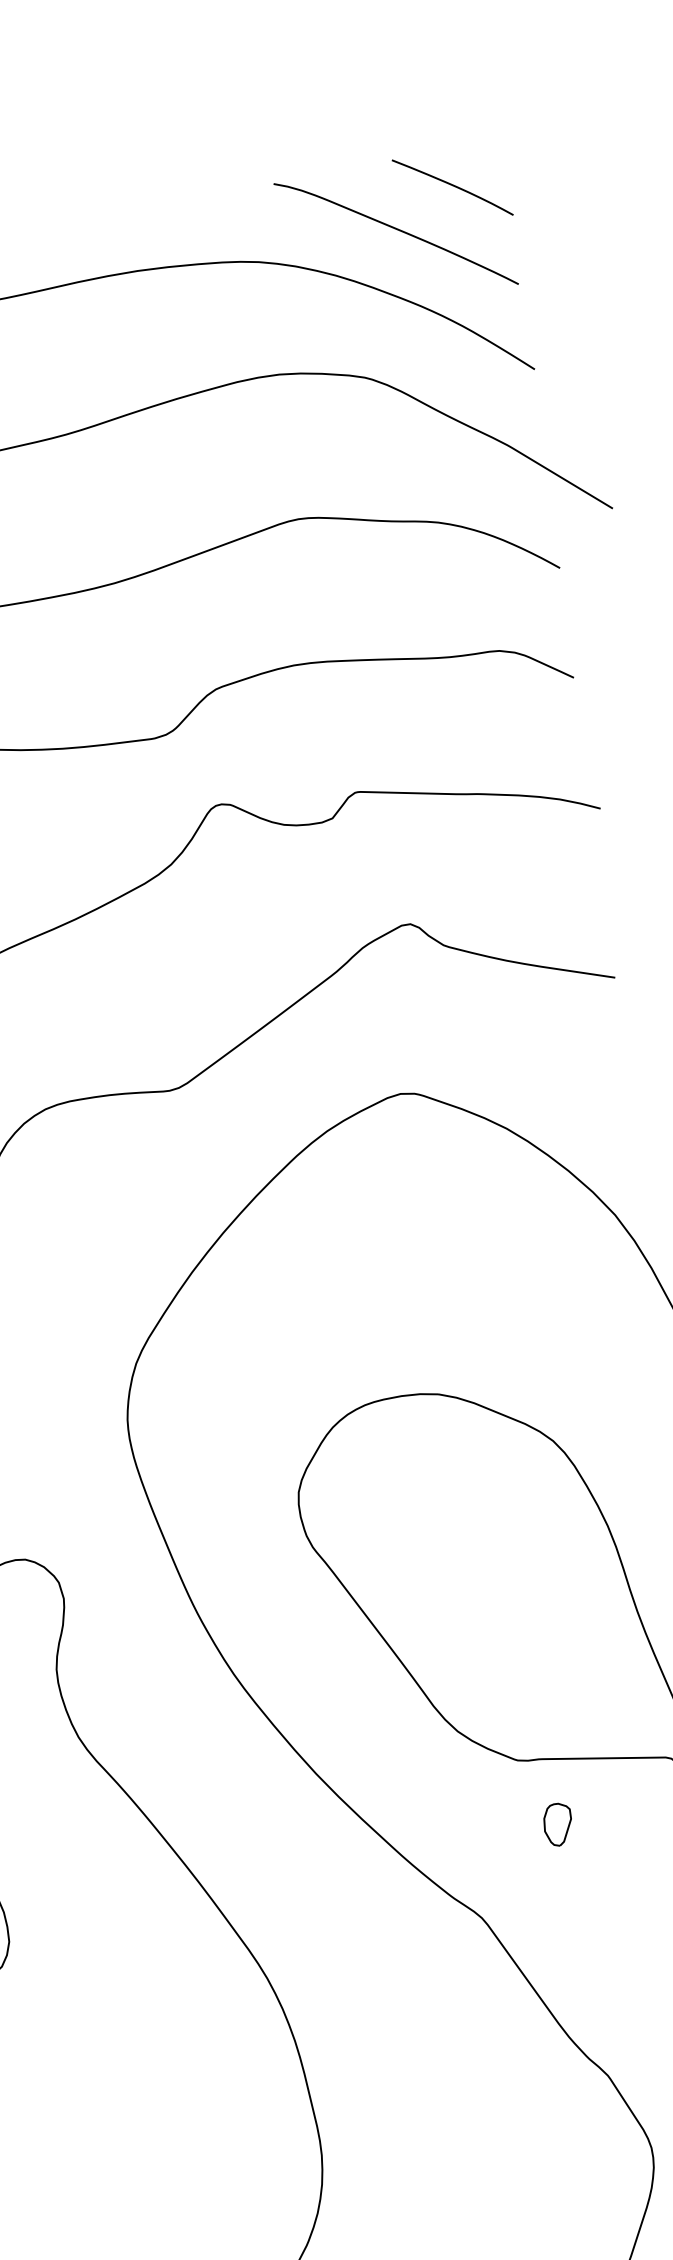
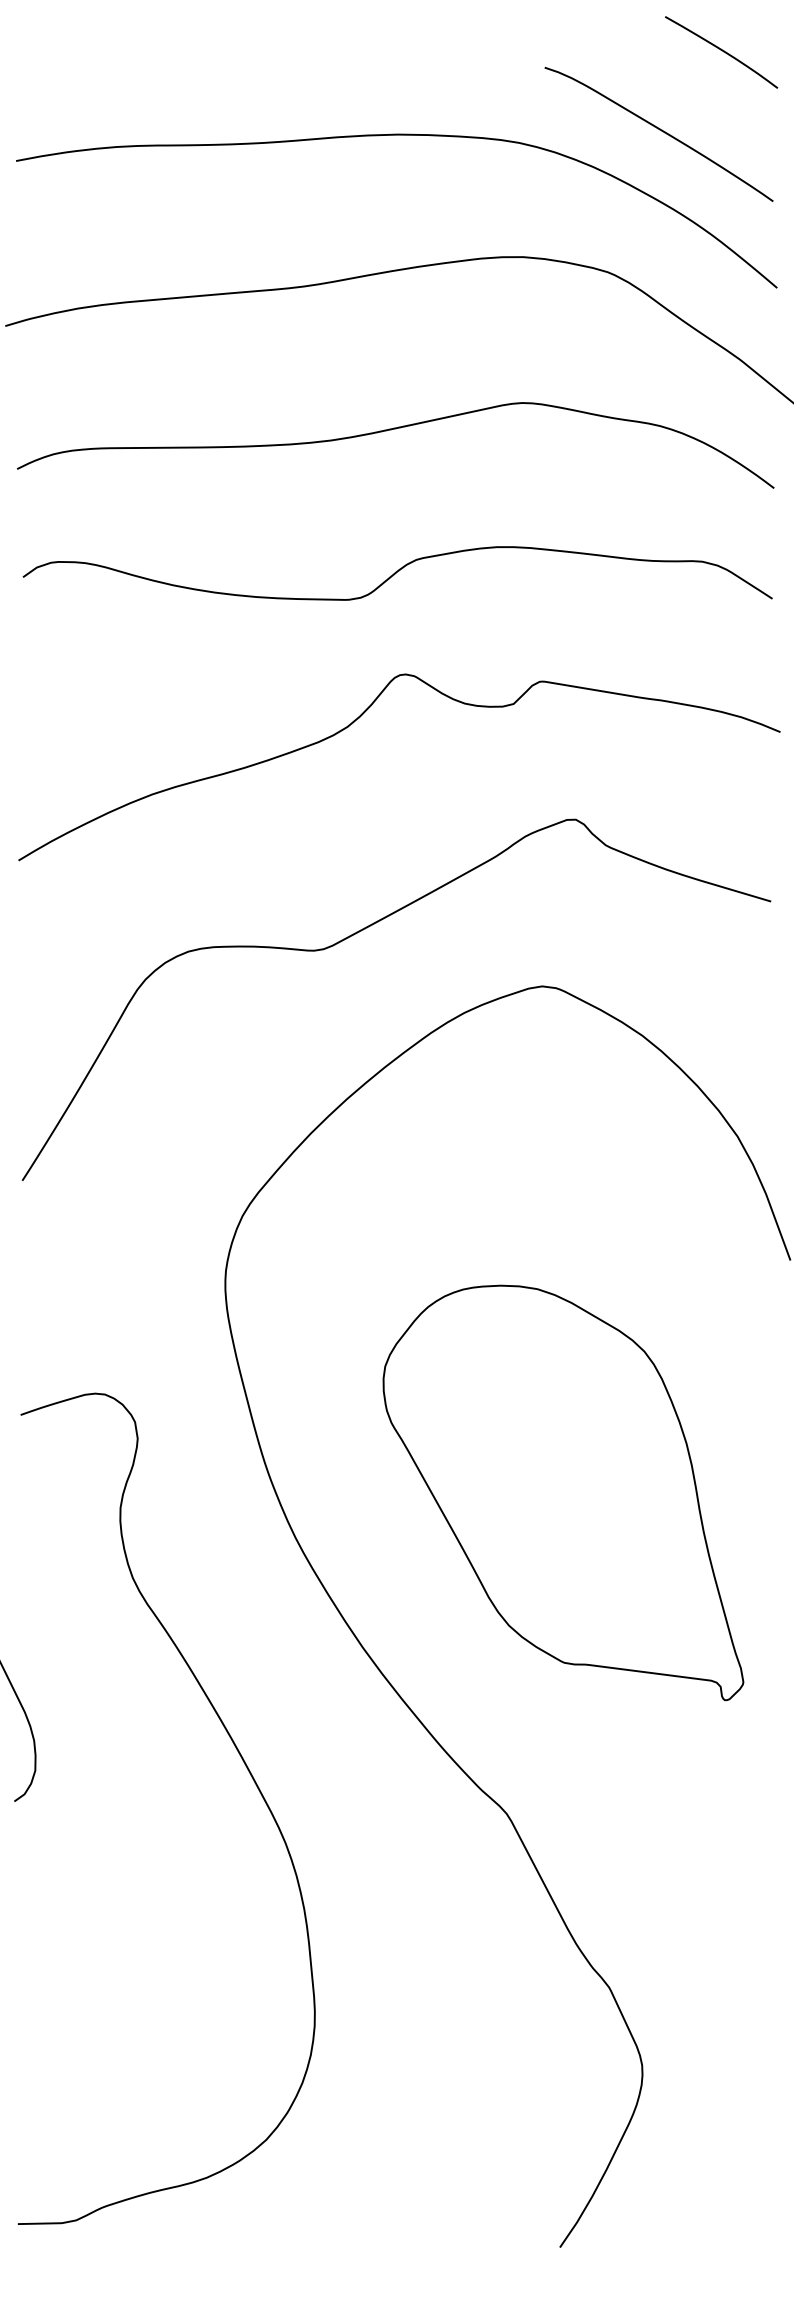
curve: (453, 186) -> (722, 51), moved
part: (557, 1824) -> (594, 1731), removed

